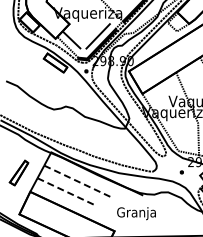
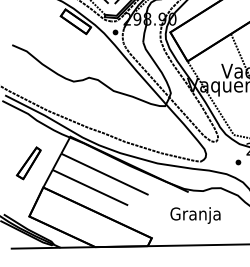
line: (78, 181) -> (105, 174), dashed -> solid
line: (67, 192) -> (91, 188), dashed -> solid
text: (136, 213) -> (195, 215), moved

